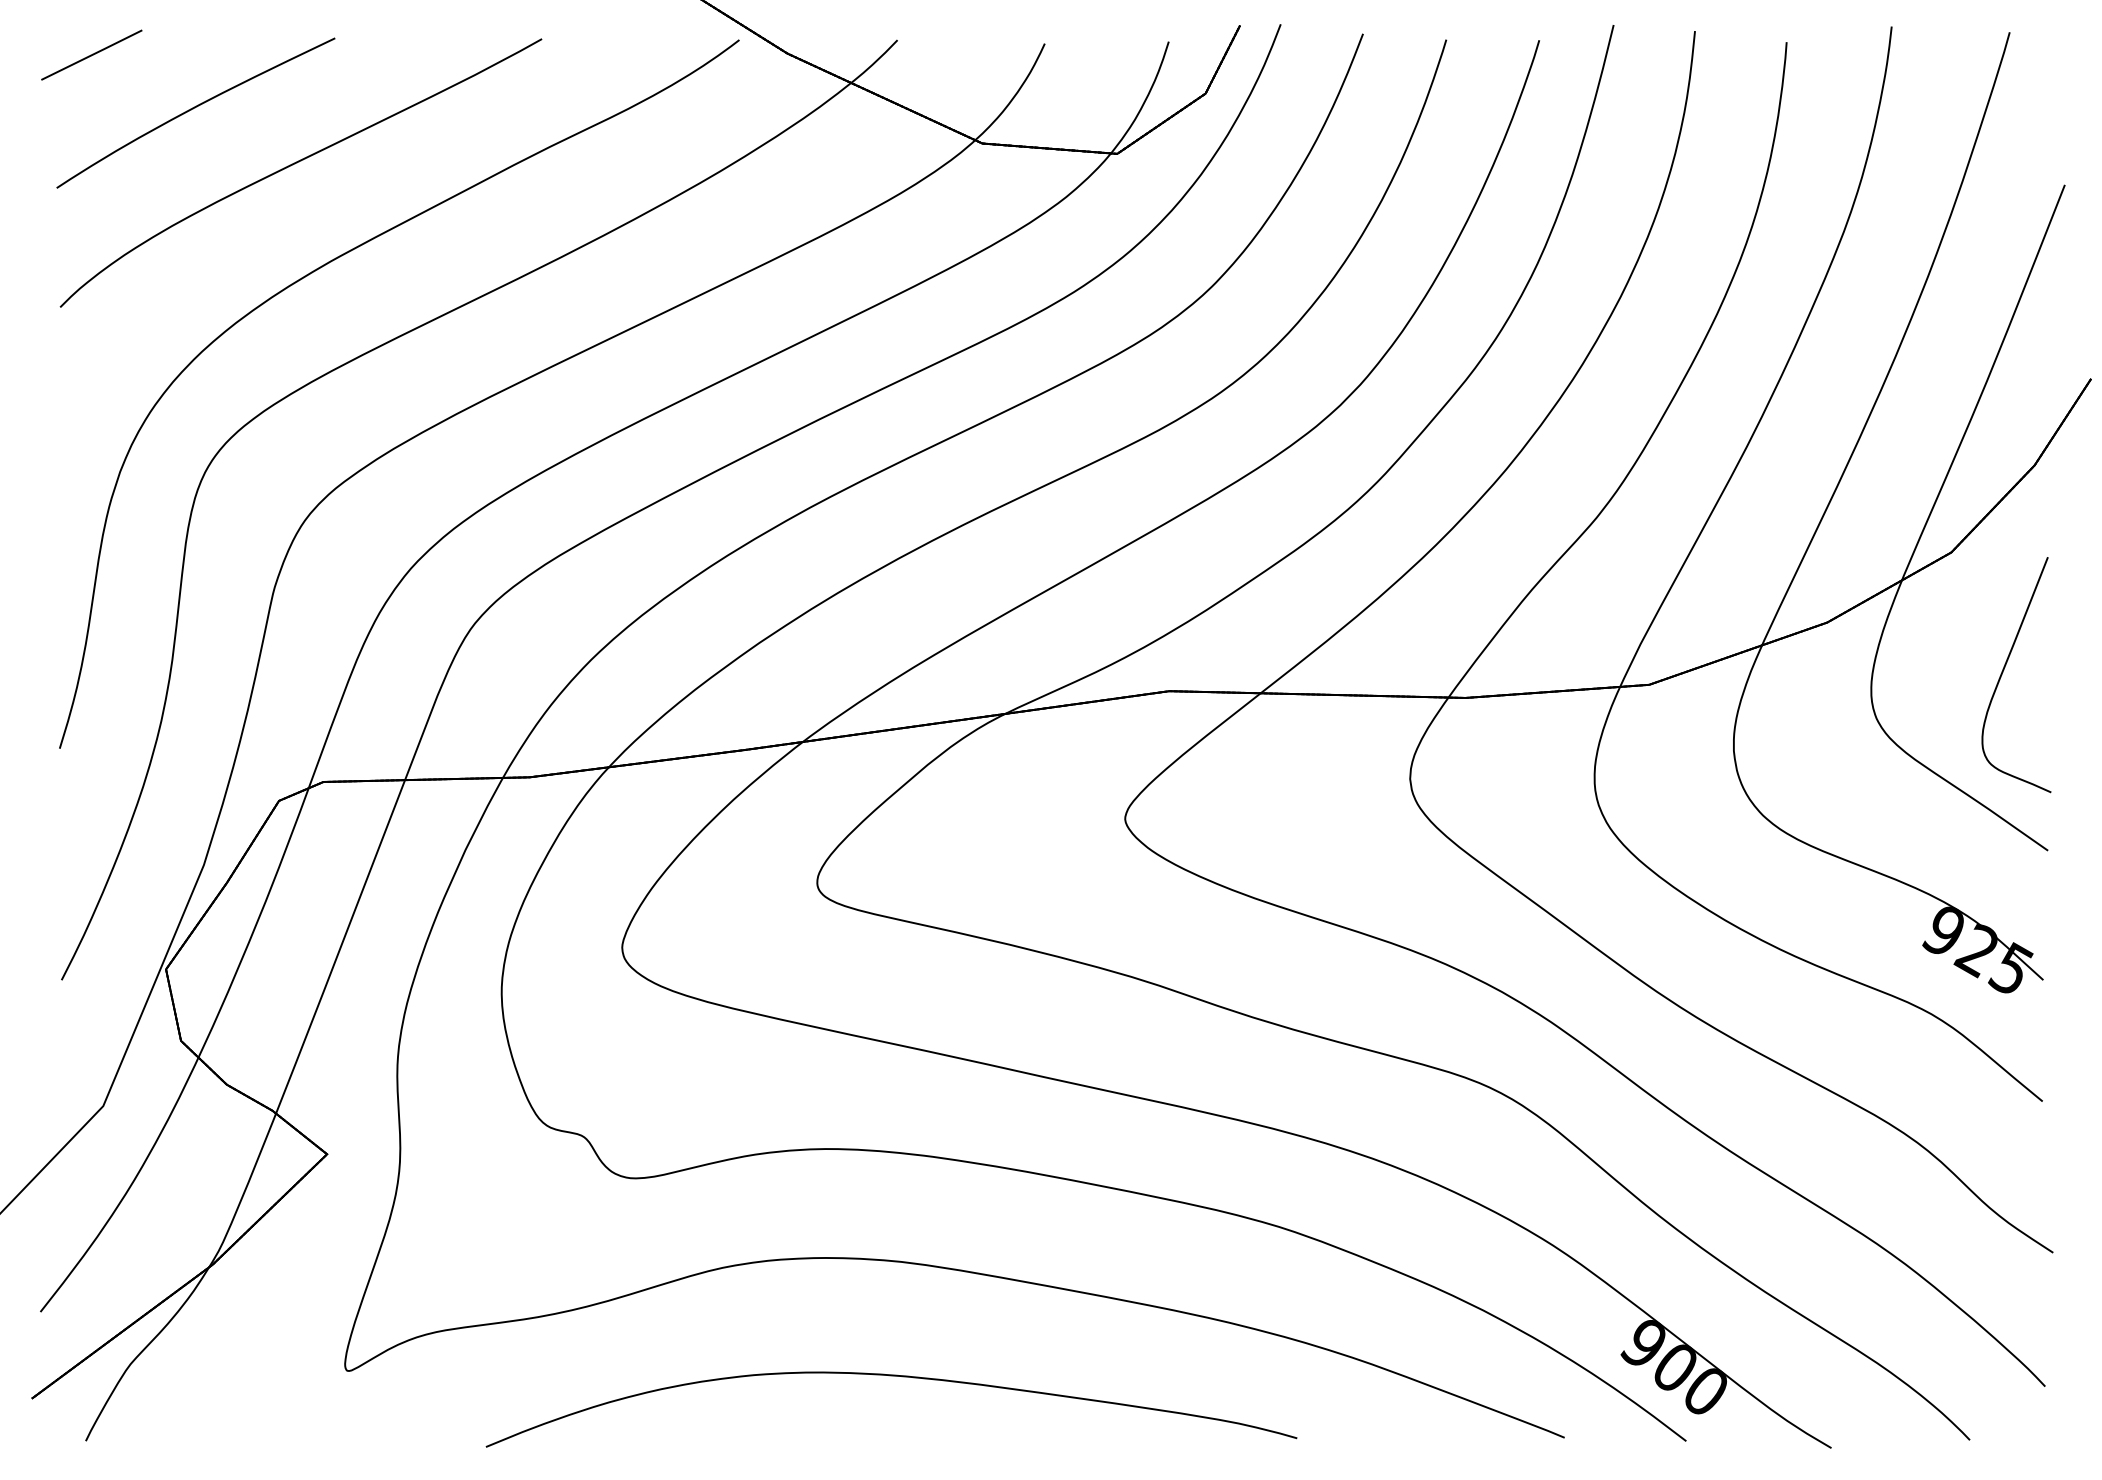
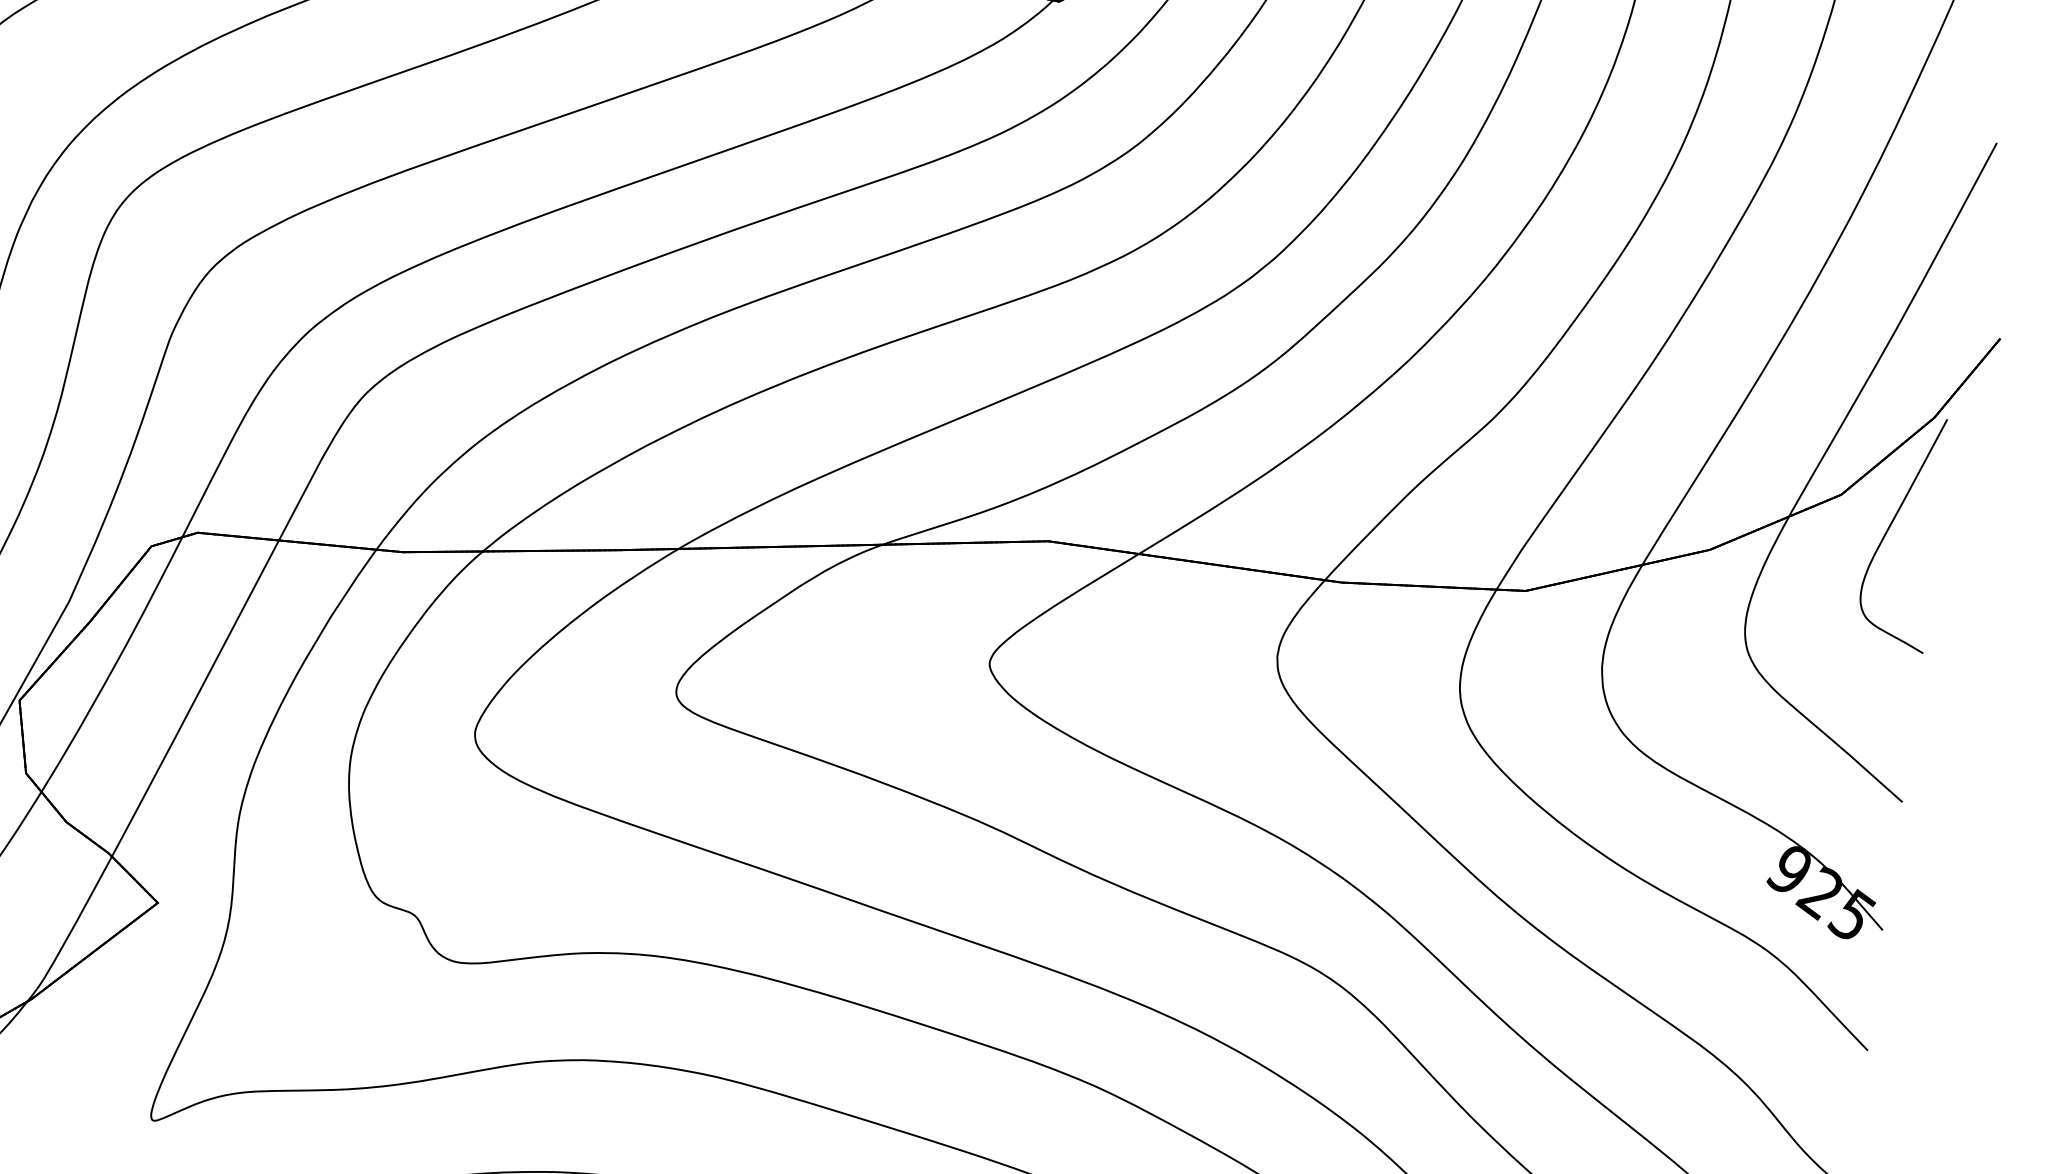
curve: (2004, 670) -> (1891, 526), moved

